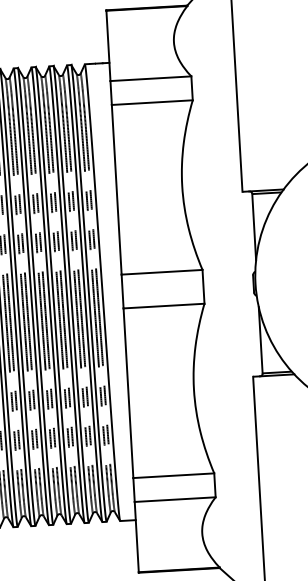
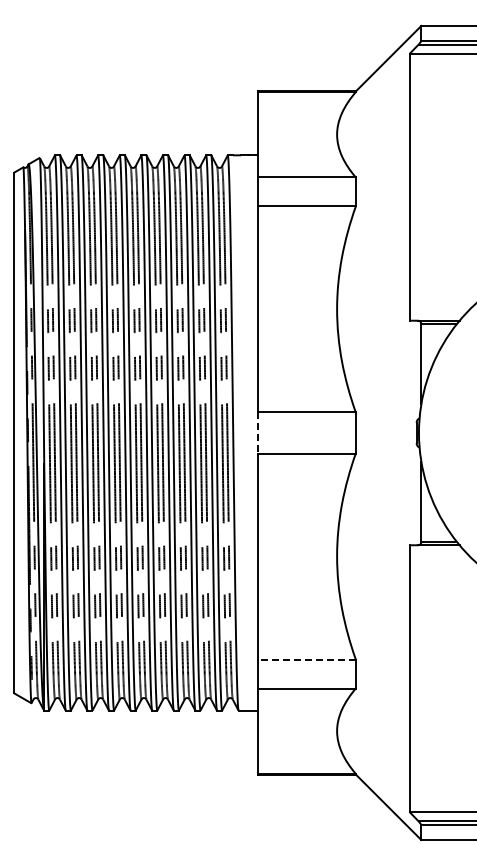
line: (122, 291) -> (257, 433), solid -> dashed
line: (173, 475) -> (306, 659), solid -> dashed

